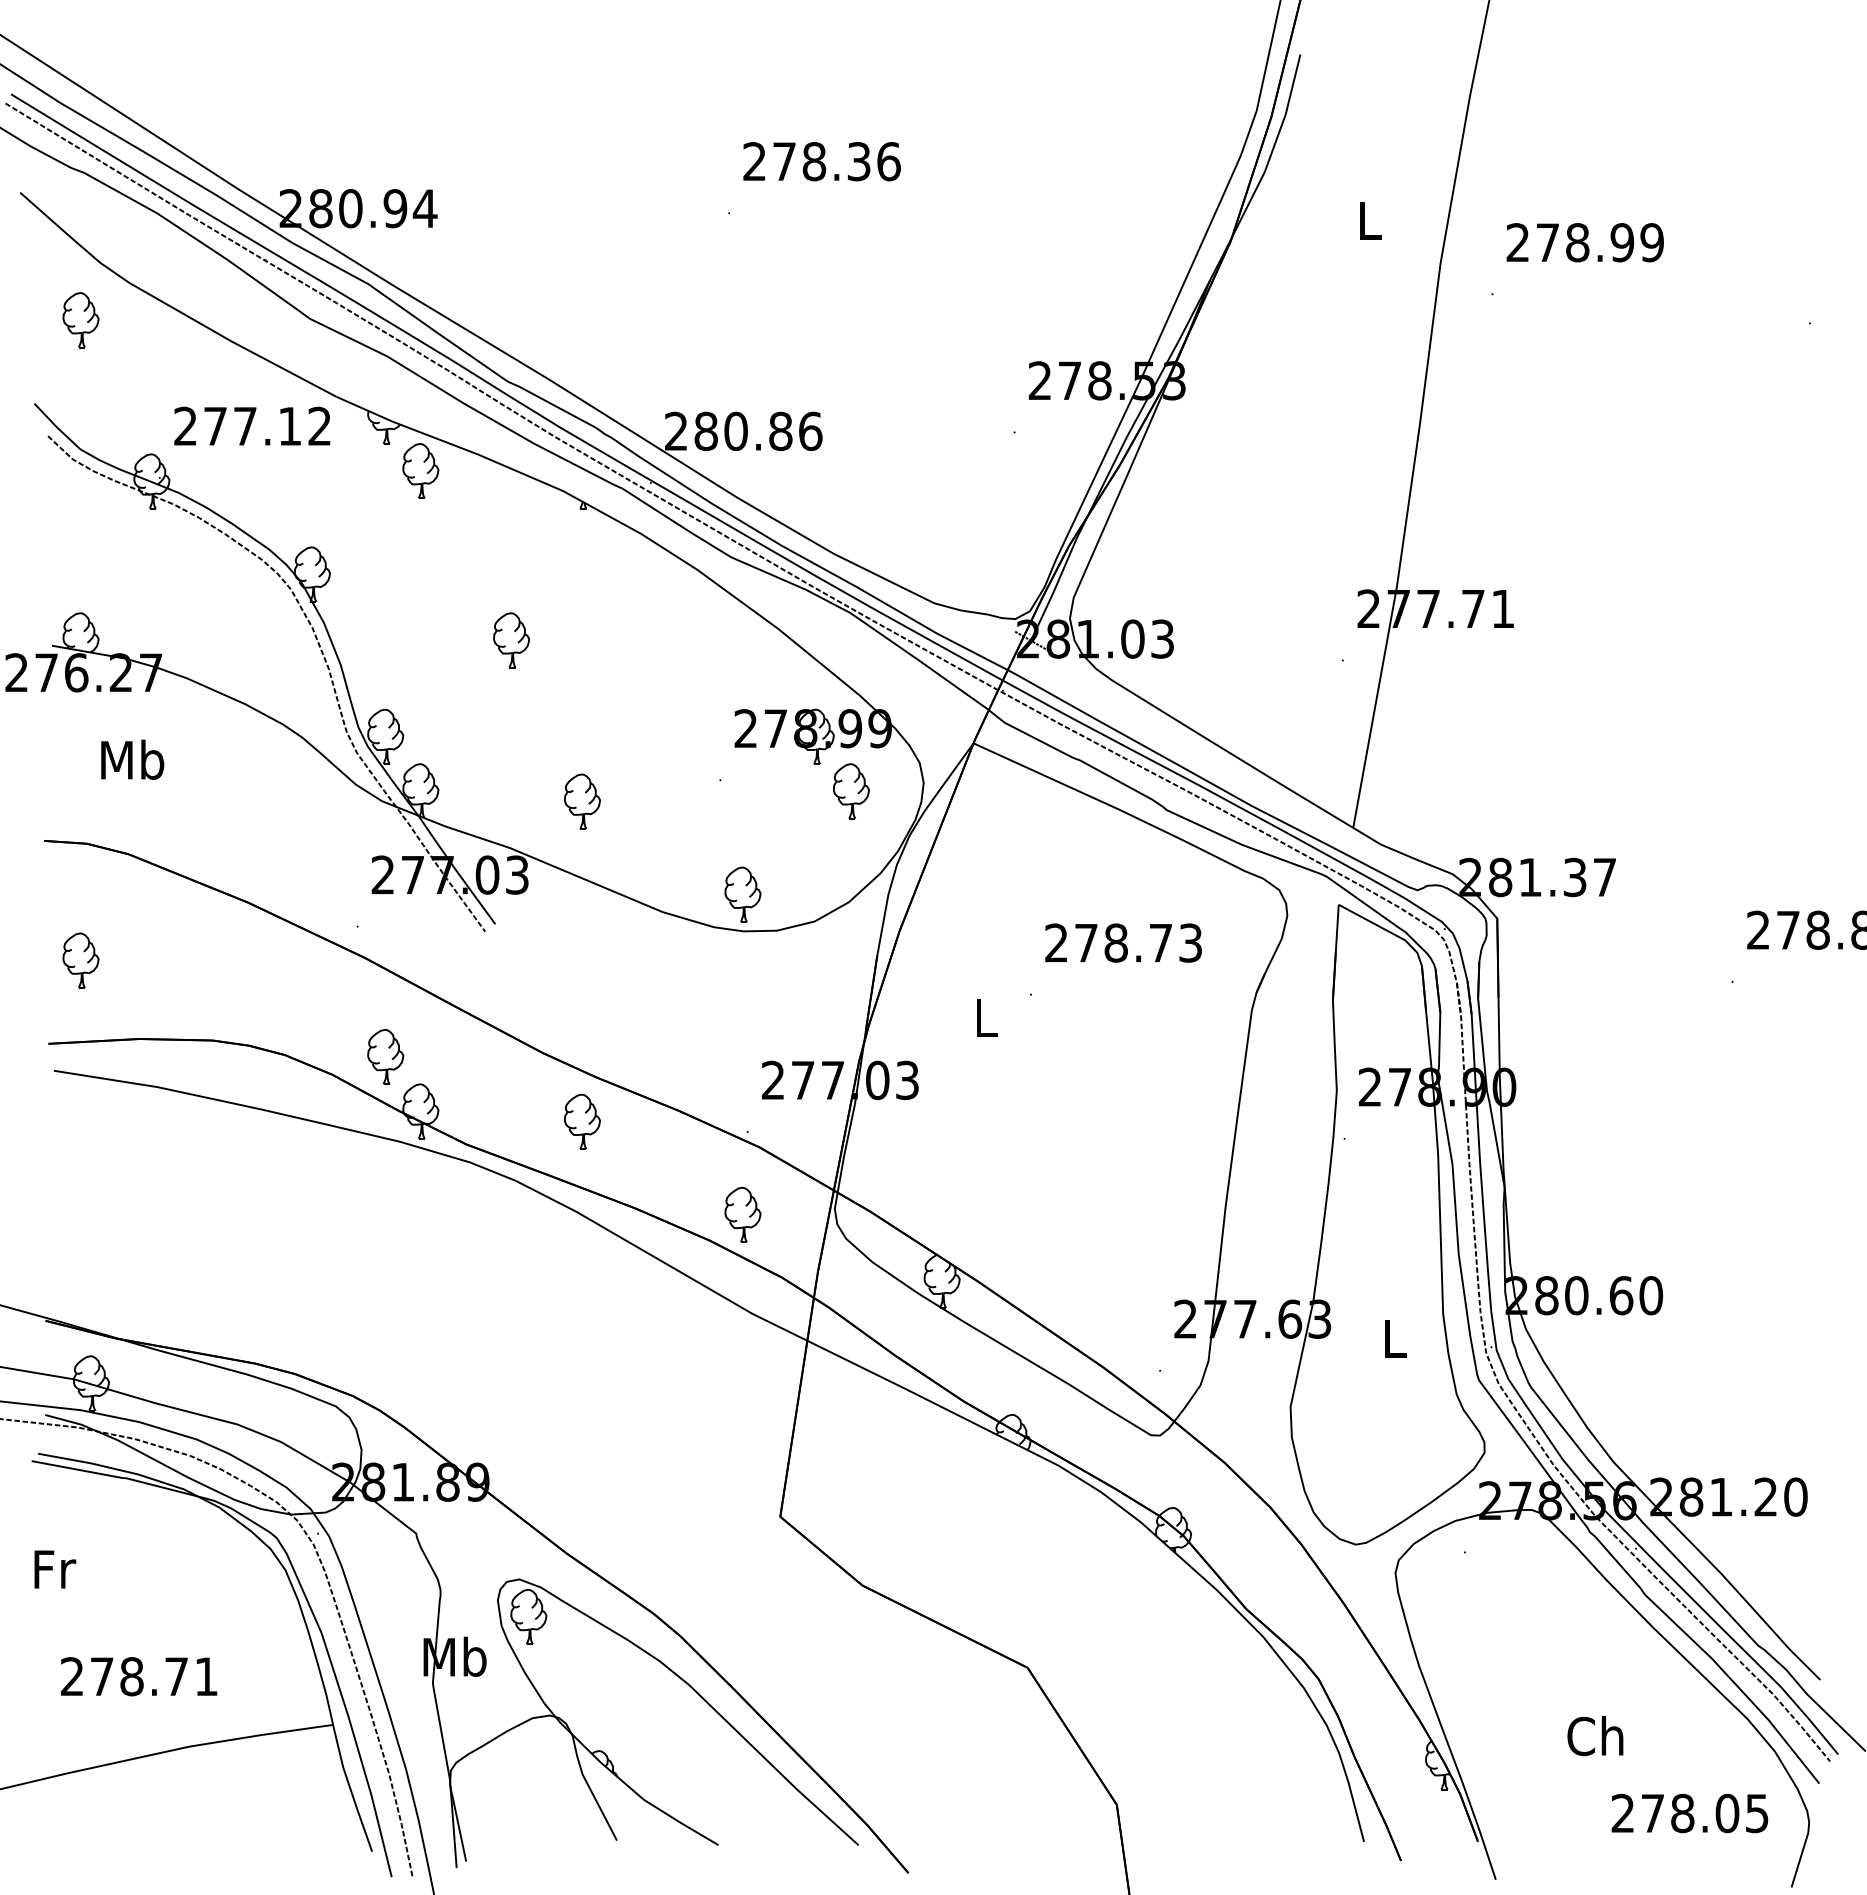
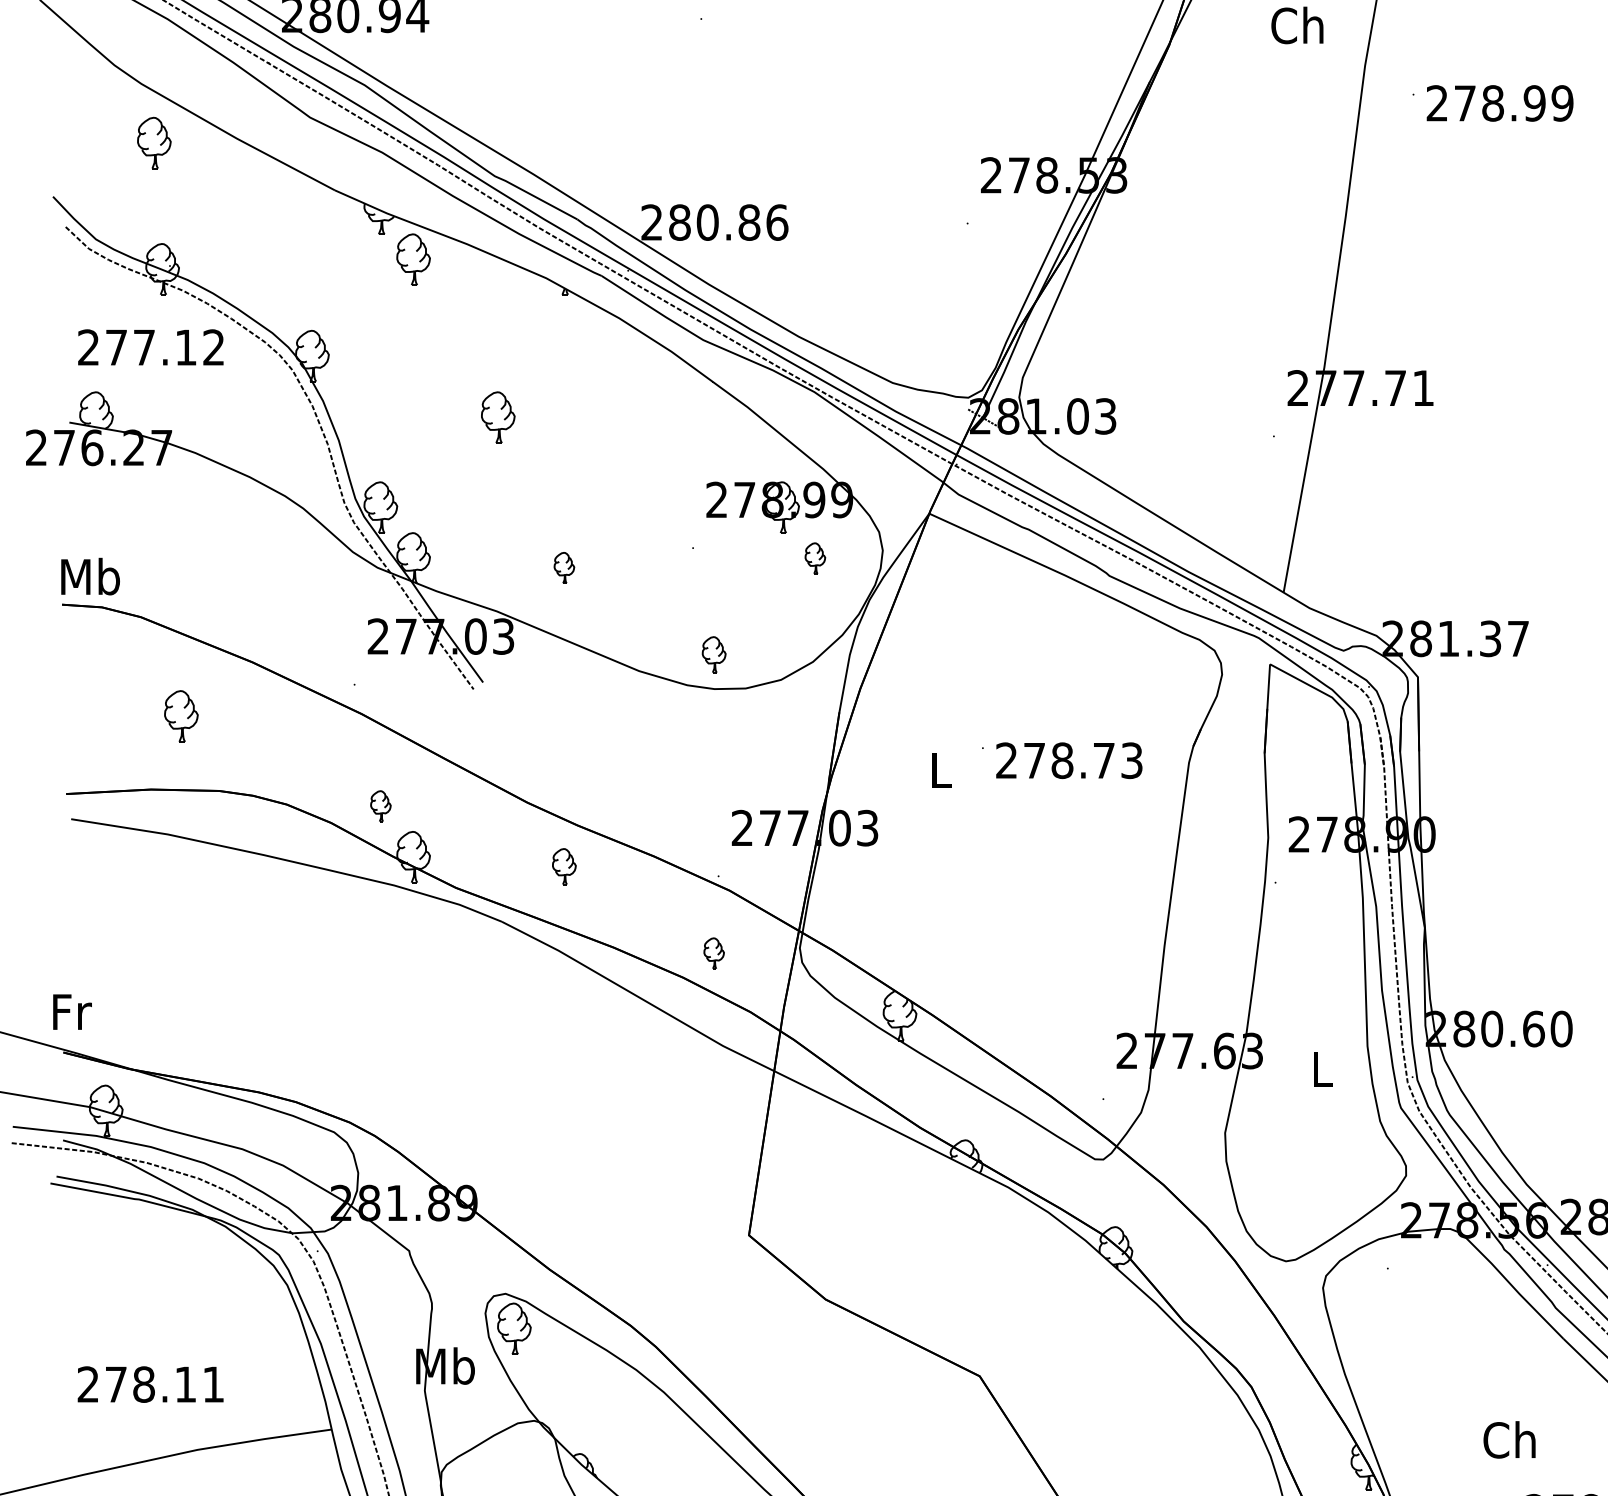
text: (1367, 220) -> (1296, 25), L -> Ch
text: (1584, 242) -> (1499, 103), moved
part: (80, 320) -> (153, 143), moved
text: (252, 425) -> (151, 346), moved
text: (132, 759) -> (90, 576), moved
part: (851, 791) -> (815, 558), size x0.6
part: (582, 801) -> (564, 567), size x0.6
part: (742, 894) -> (713, 654), size x0.7
text: (1123, 942) -> (1069, 760), moved
part: (80, 960) -> (180, 716), moved
part: (385, 1056) -> (380, 805), size x0.6
part: (582, 1121) -> (564, 866), size x0.7
part: (742, 1214) -> (713, 953), size x0.6
text: (55, 1569) -> (72, 1012), moved
text: (176, 1676) -> (185, 1384), 278.71 -> 278.11

